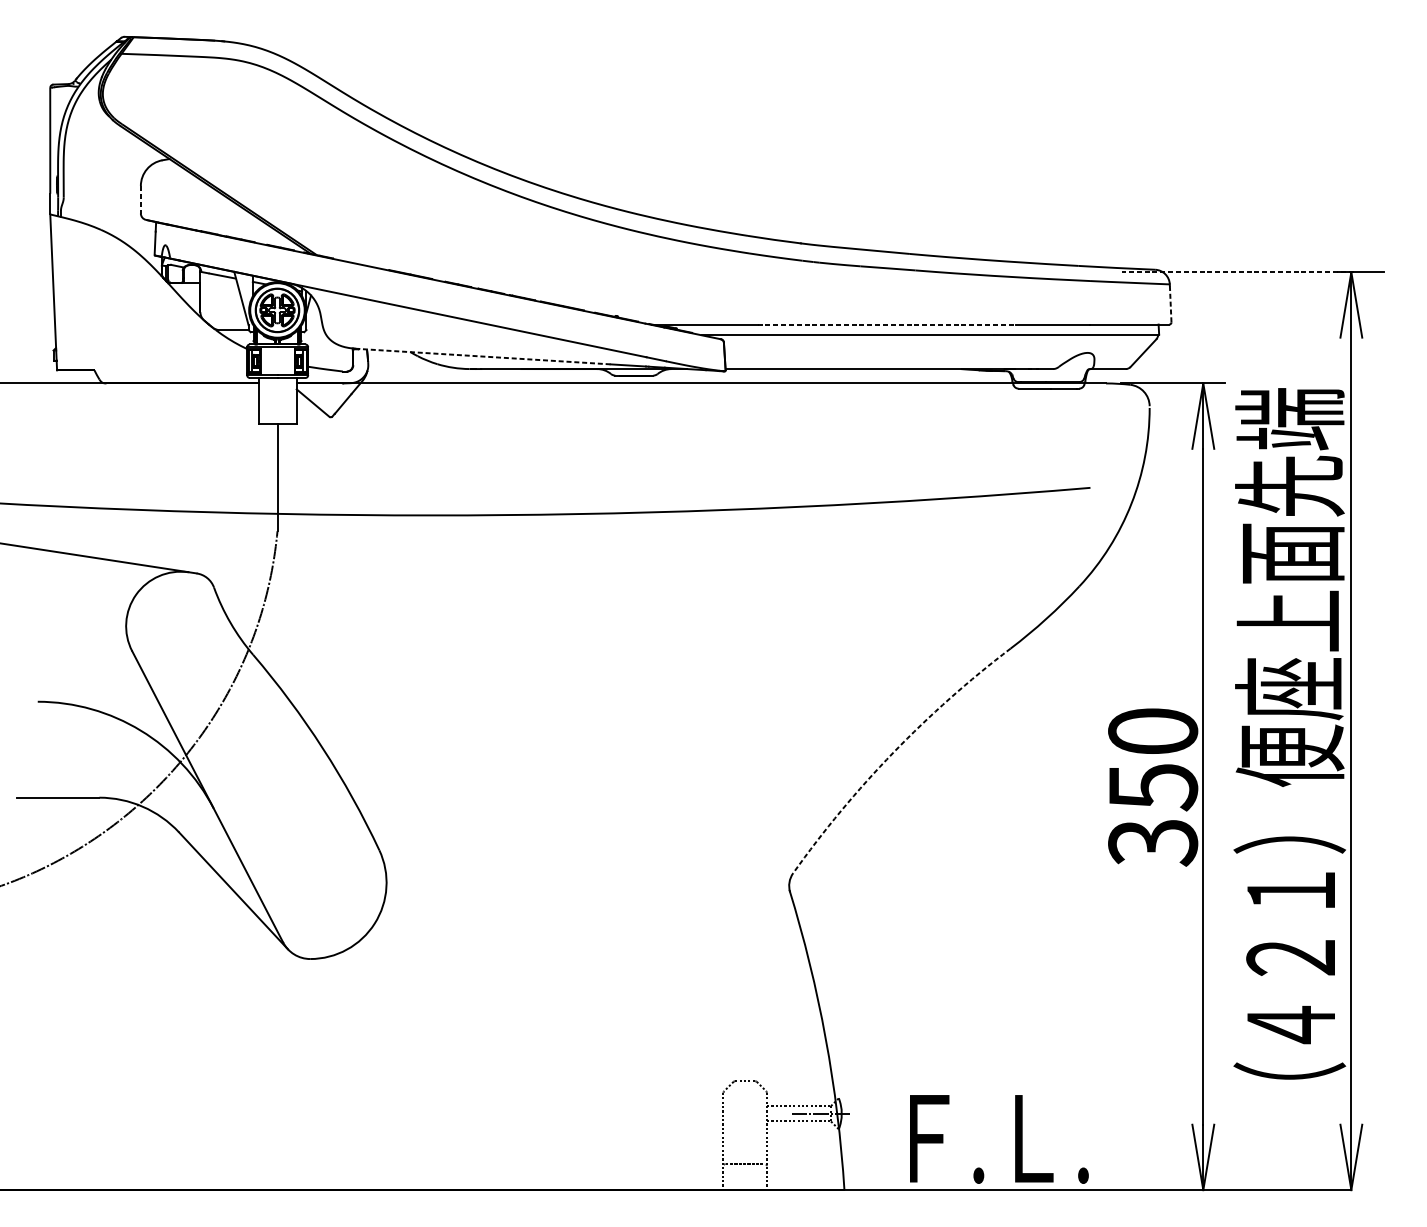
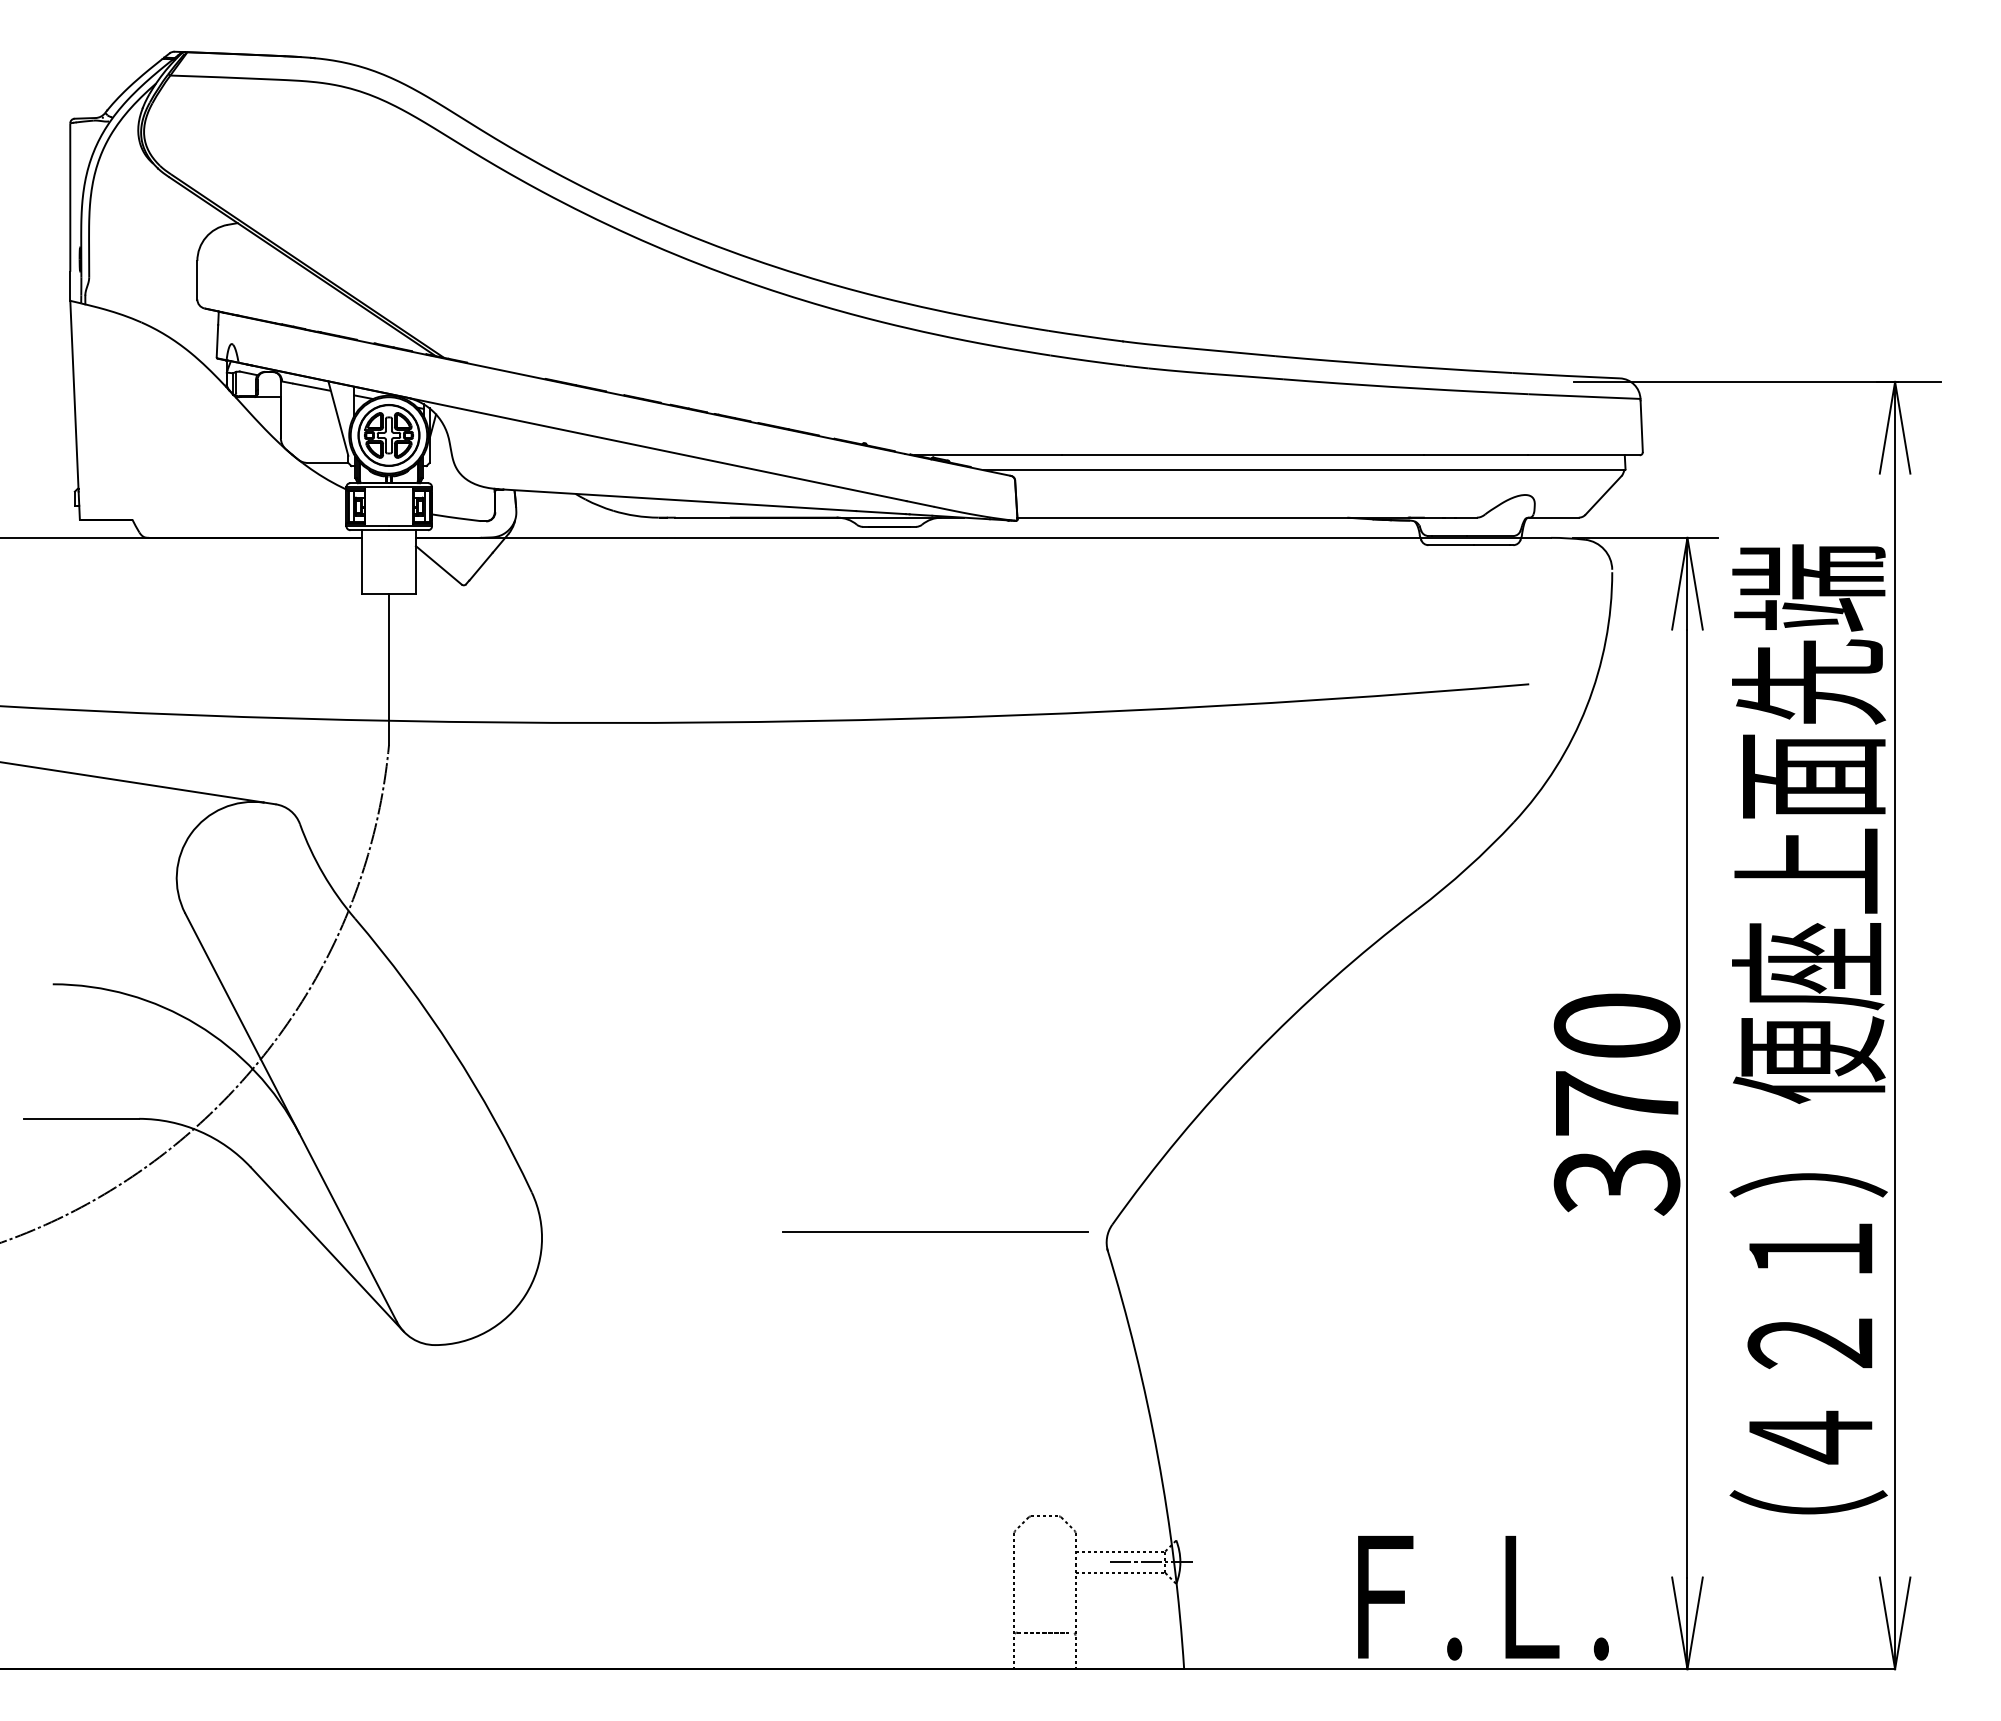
line: (140, 199) -> (197, 280), dashed -> solid
line: (1237, 271) -> (1735, 381), dashed -> solid
line: (1170, 304) -> (1641, 426), dashed -> solid
line: (886, 324) -> (1243, 455), dashed -> solid
line: (484, 356) -> (679, 500), dashed -> solid
arc: (893, 752) -> (1252, 1055), dashed -> solid
text: (1154, 787) -> (1618, 1104), 350 -> 370
line: (667, 878) -> (935, 1231), added
text: (999, 1139) -> (1483, 1598), moved

